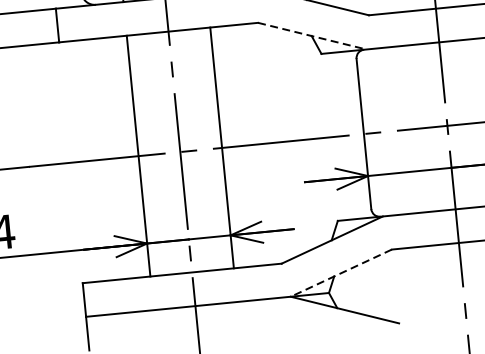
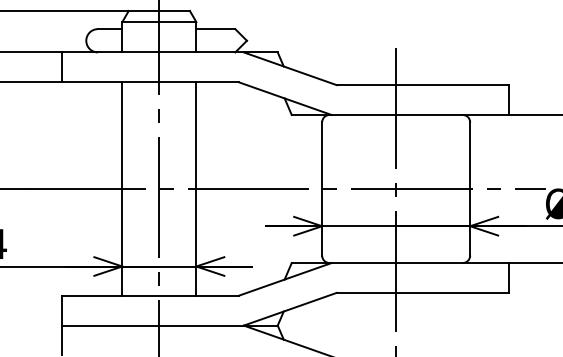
line: (312, 36) -> (285, 98), dashed -> solid
line: (340, 273) -> (289, 309), dashed -> solid

